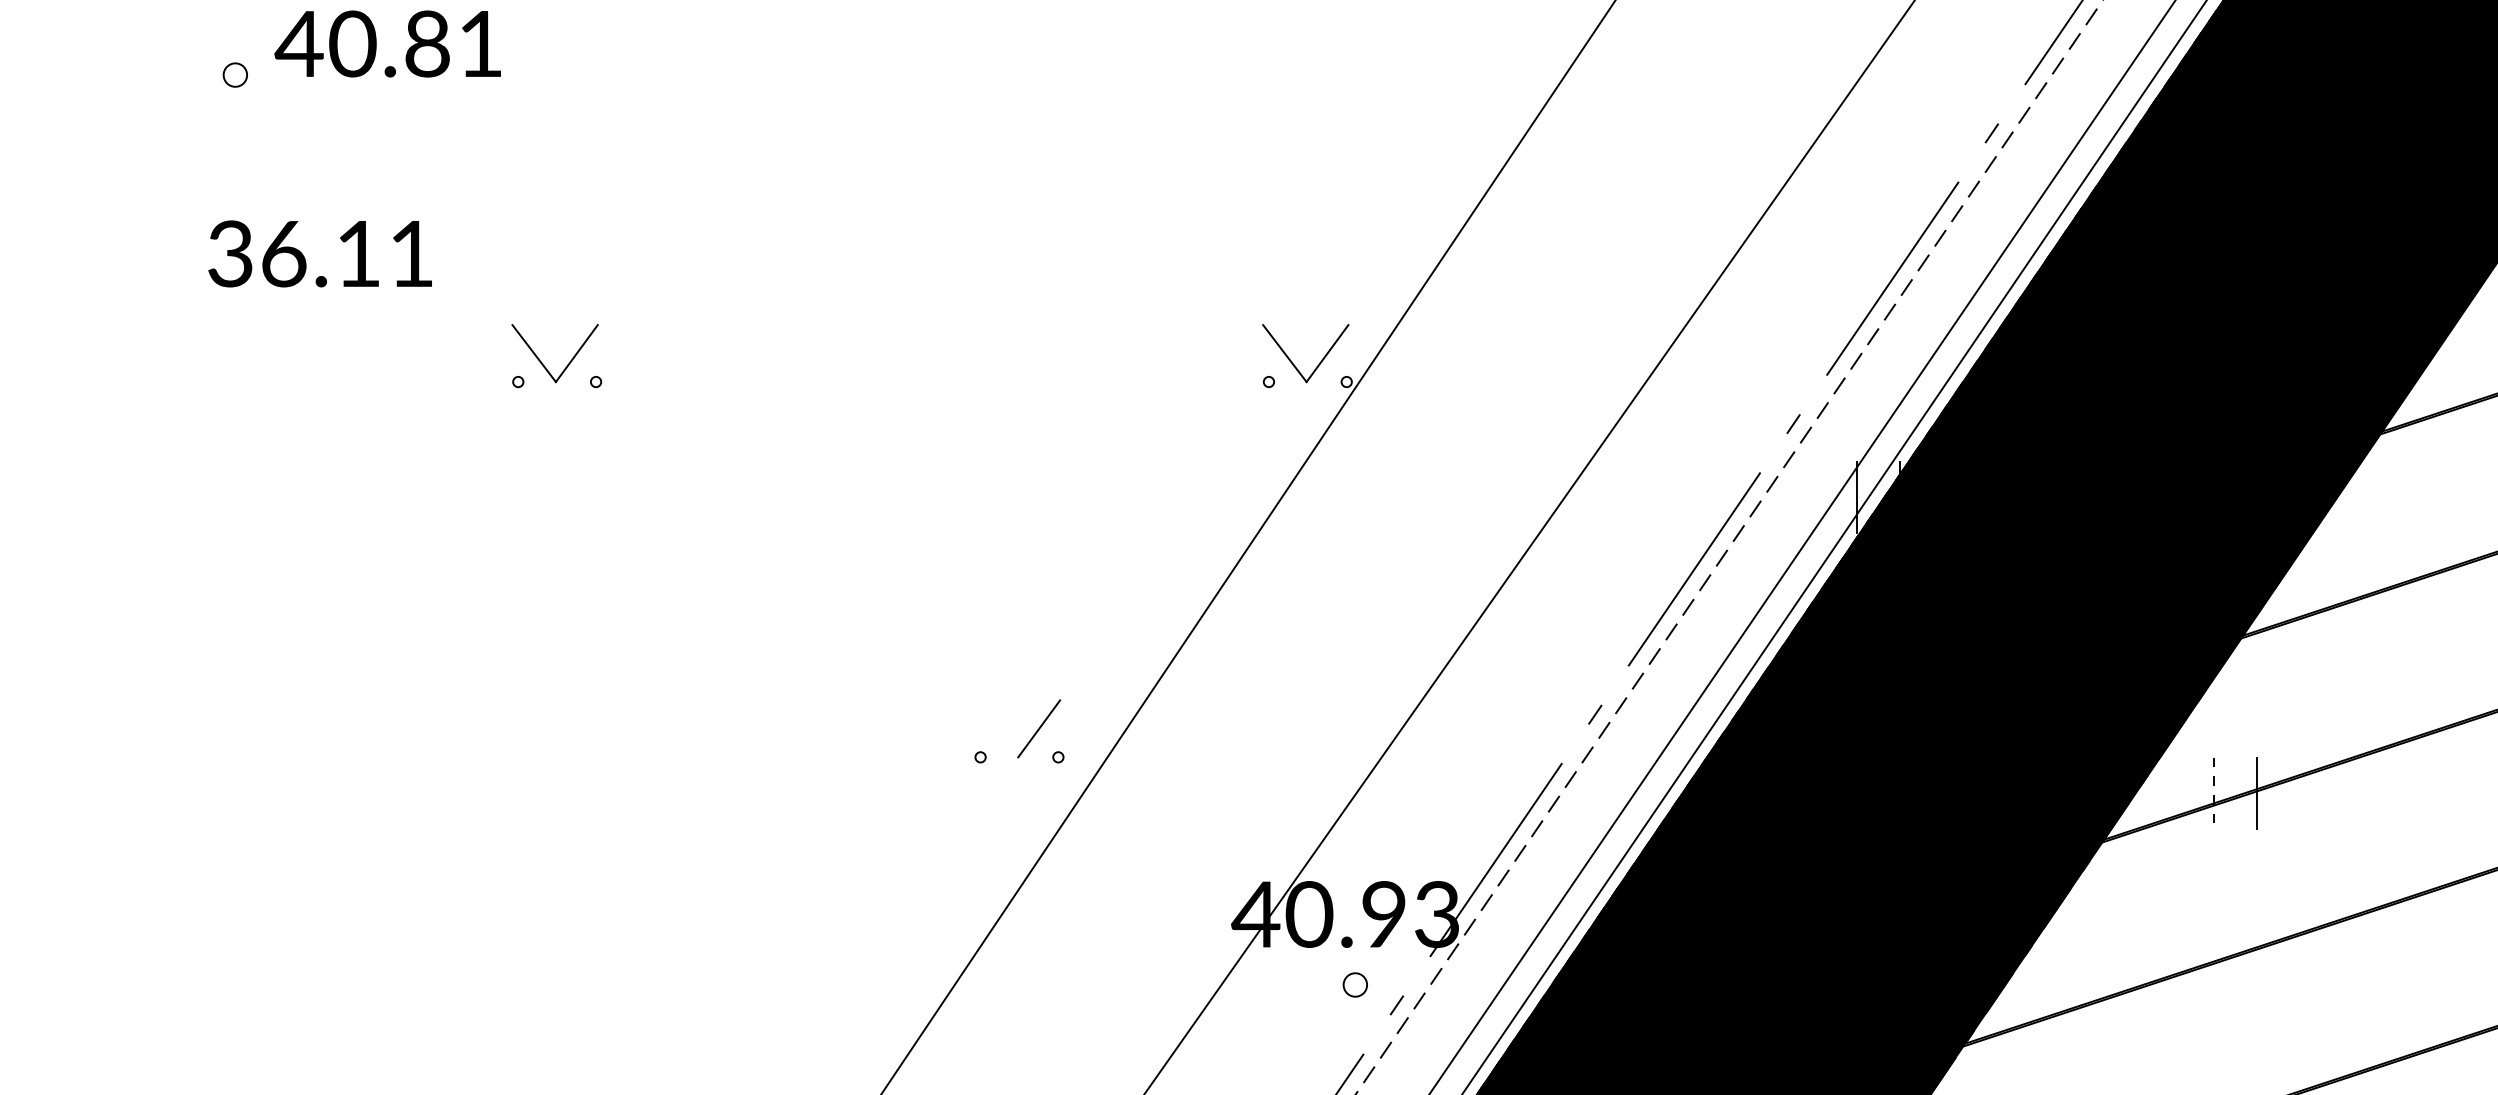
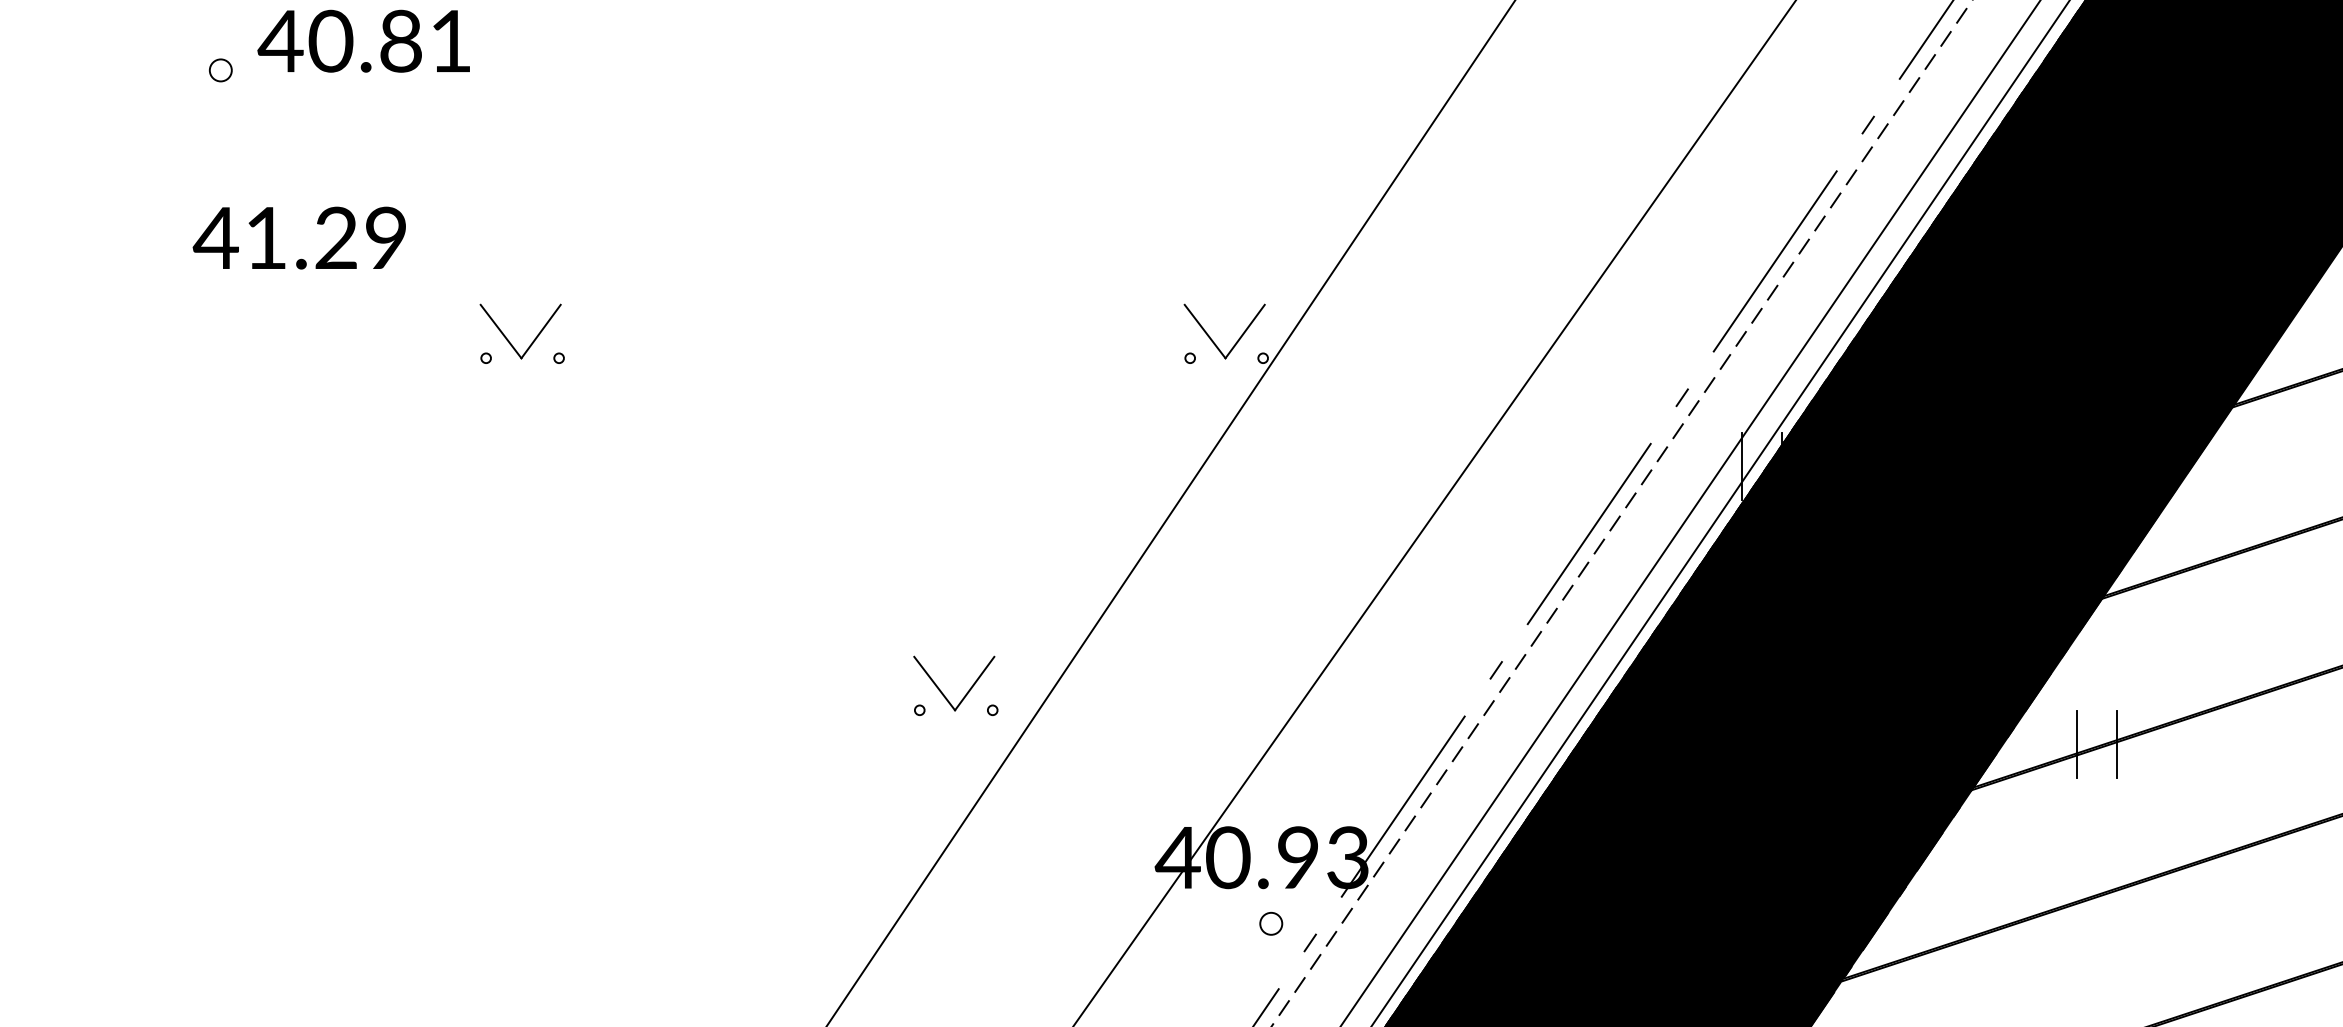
text: (318, 253) -> (298, 237), 36.11 -> 41.29
line: (996, 728) -> (934, 683), added
line: (2213, 793) -> (2076, 744), dashed -> solid

